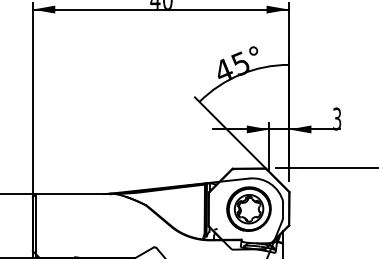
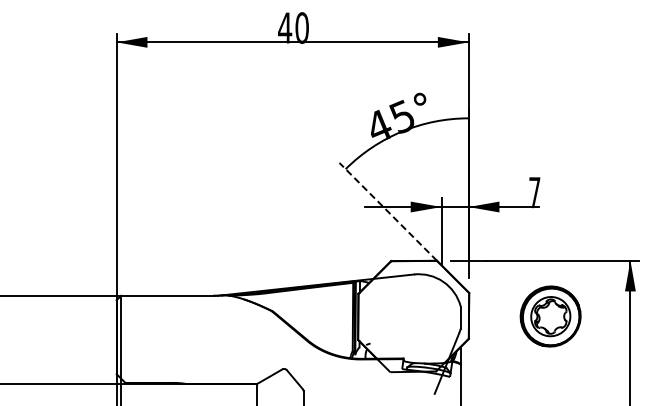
text: (336, 118) -> (534, 192), 3 -> 7
line: (229, 132) -> (387, 211), solid -> dashed
part: (248, 209) -> (550, 316), moved

